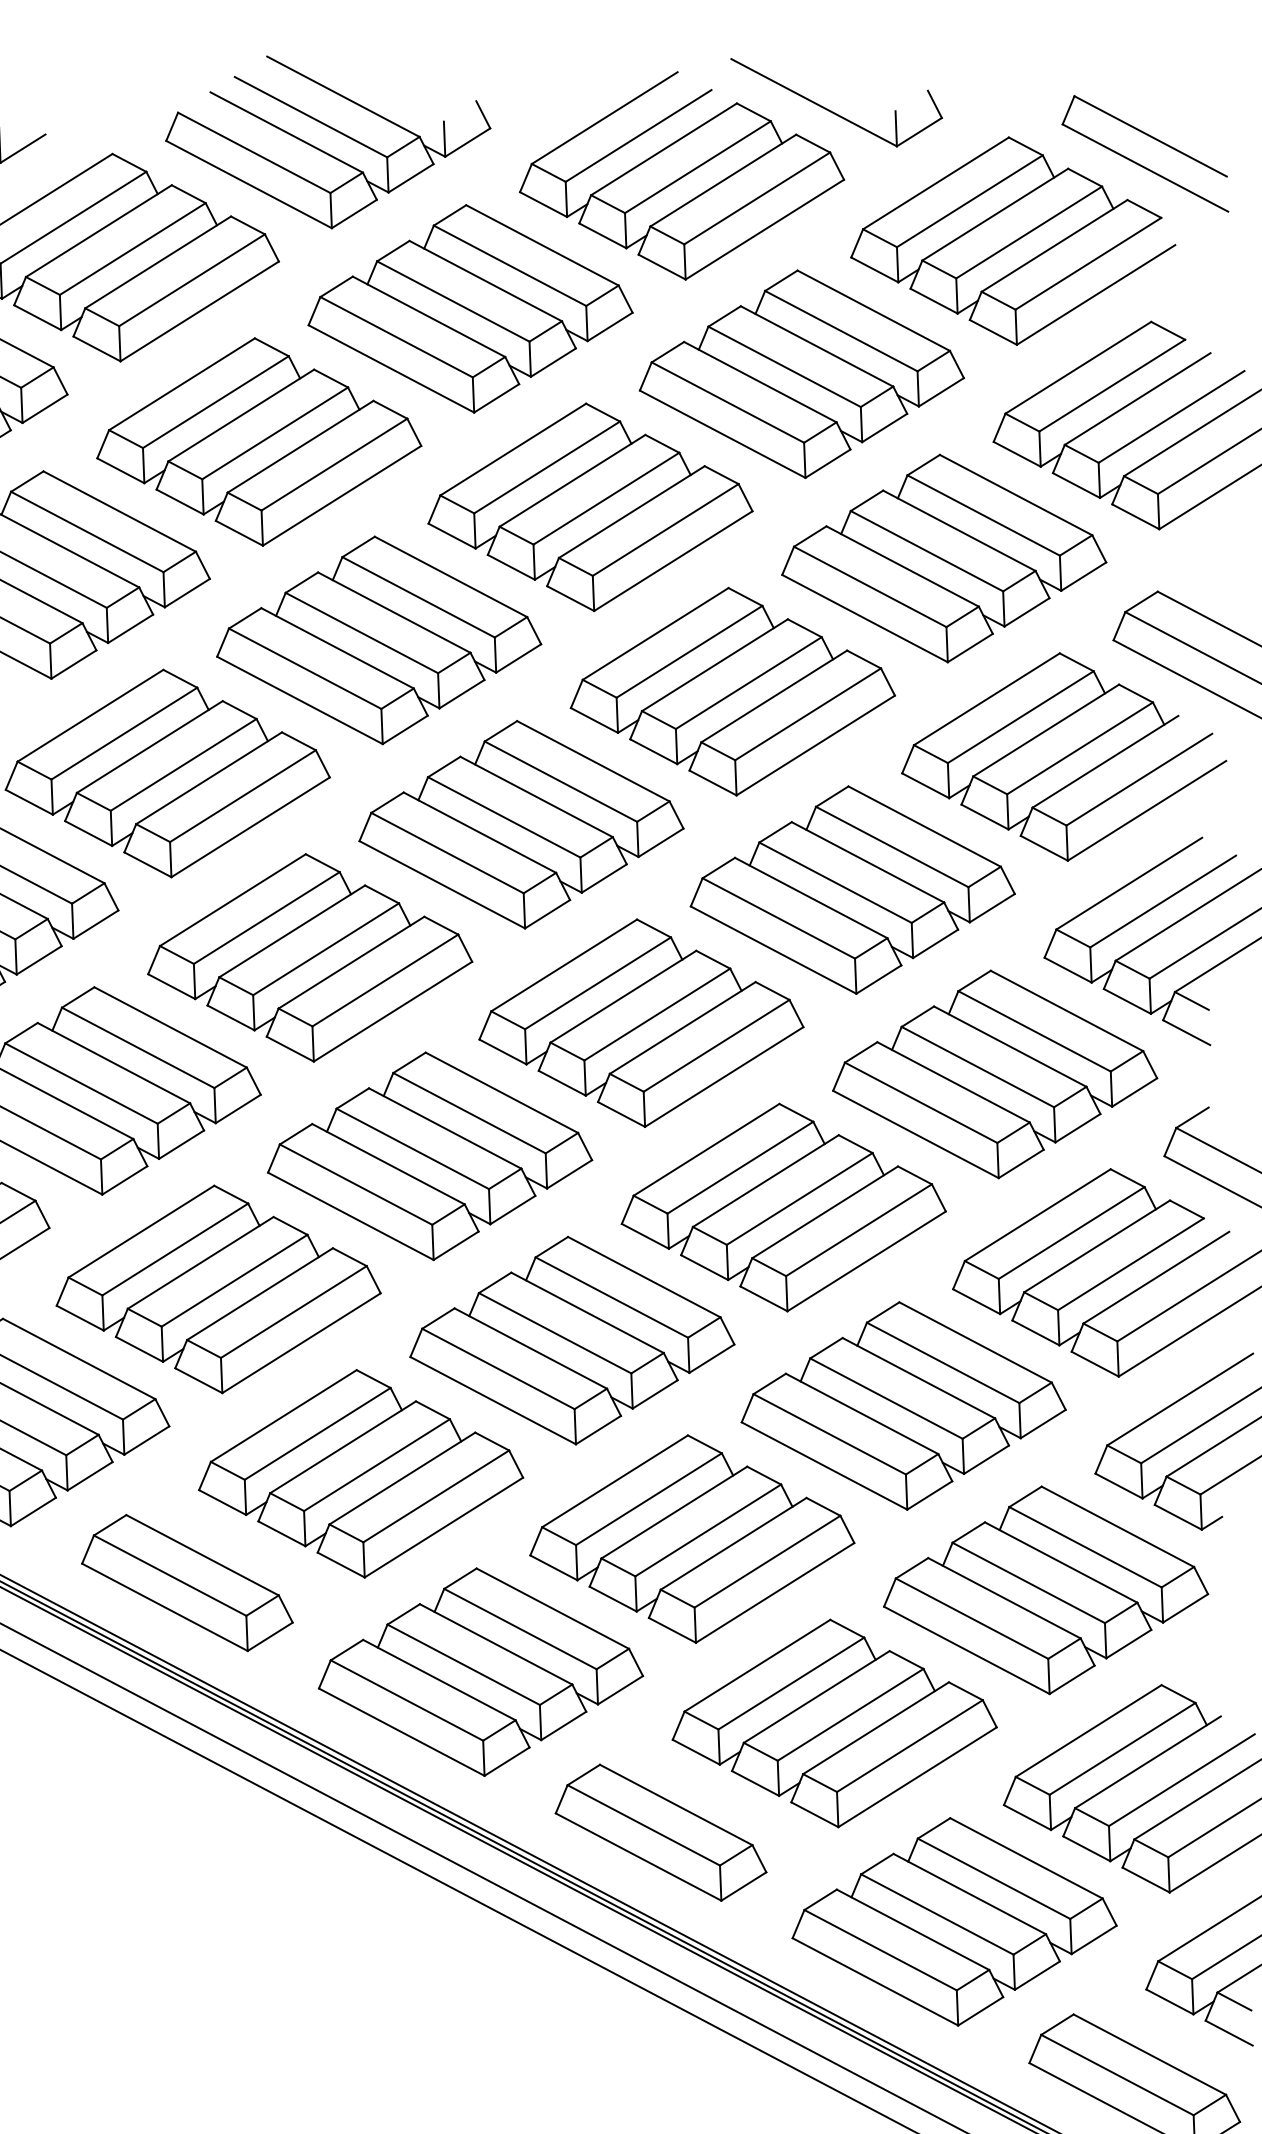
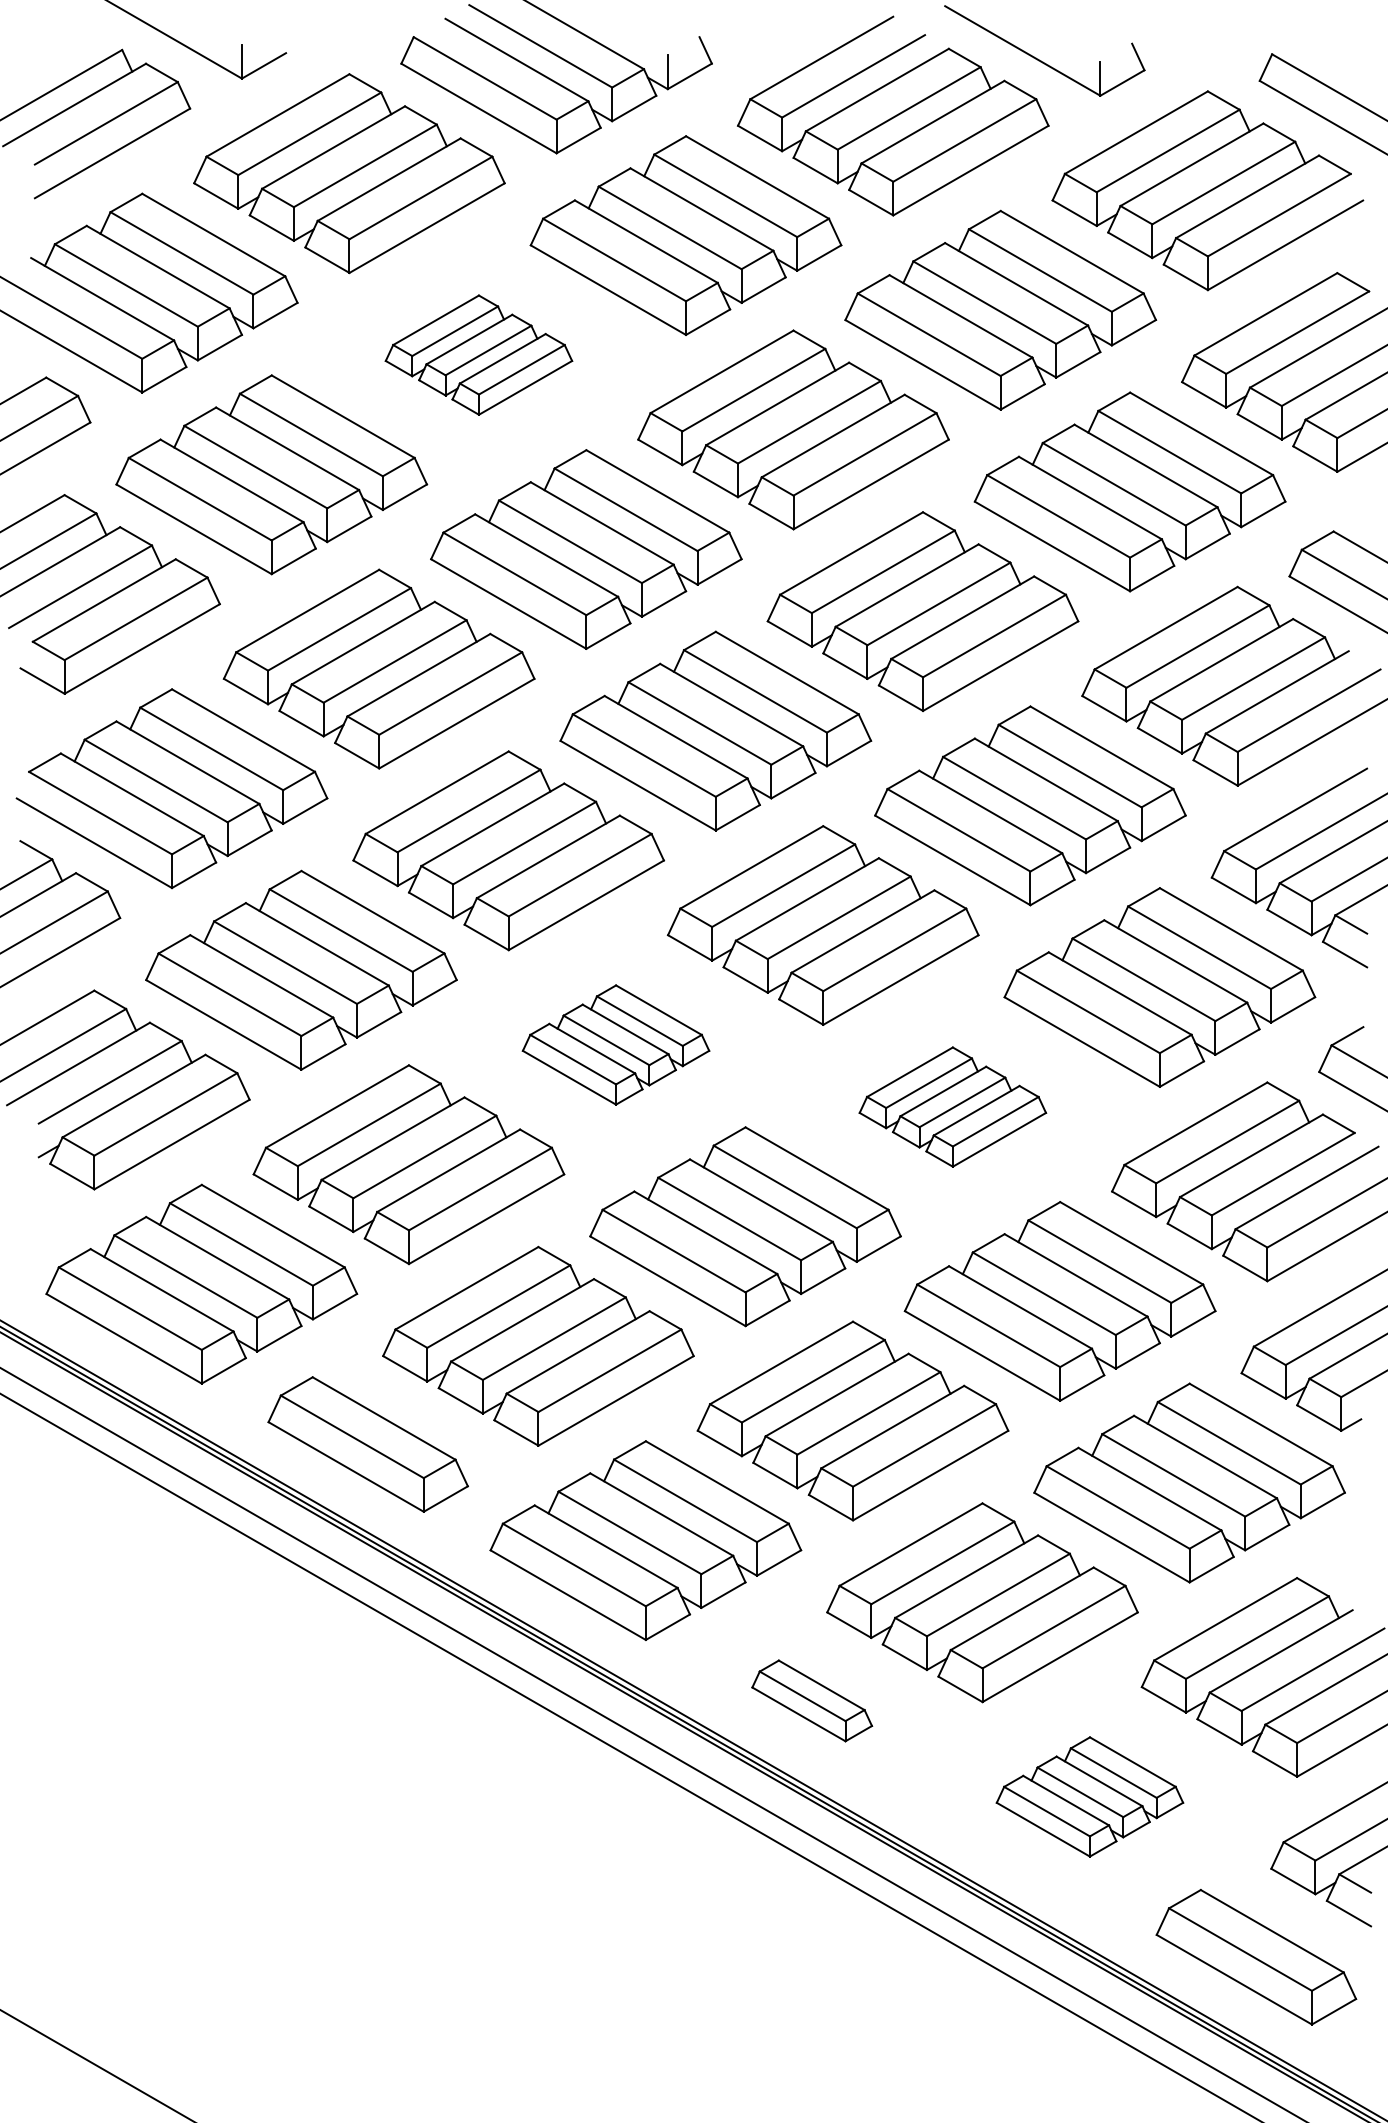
part: (258, 441) -> (478, 354), size x0.6
part: (429, 1155) -> (615, 1044), size x0.6
part: (783, 1206) -> (952, 1106), size x0.6
part: (659, 1832) -> (811, 1700), size x0.6
part: (953, 1921) -> (1089, 1796), size x0.6

